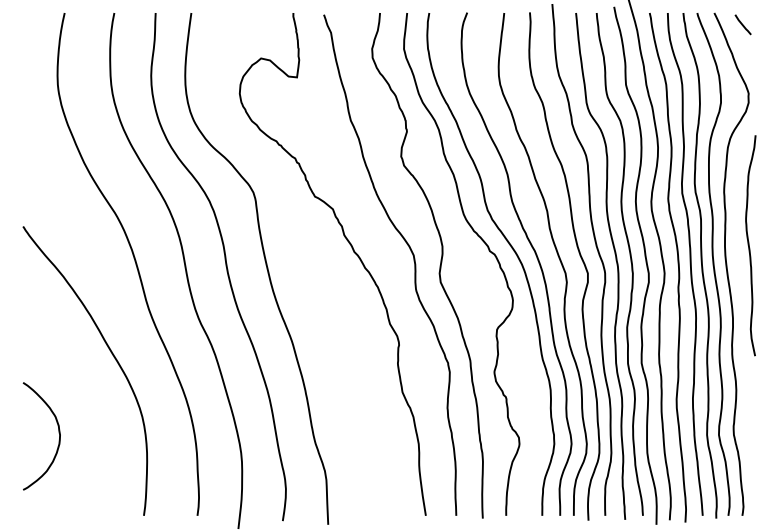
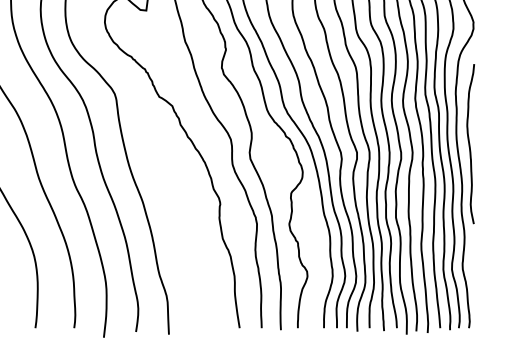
curve: (749, 245) -> (469, 143), moved

